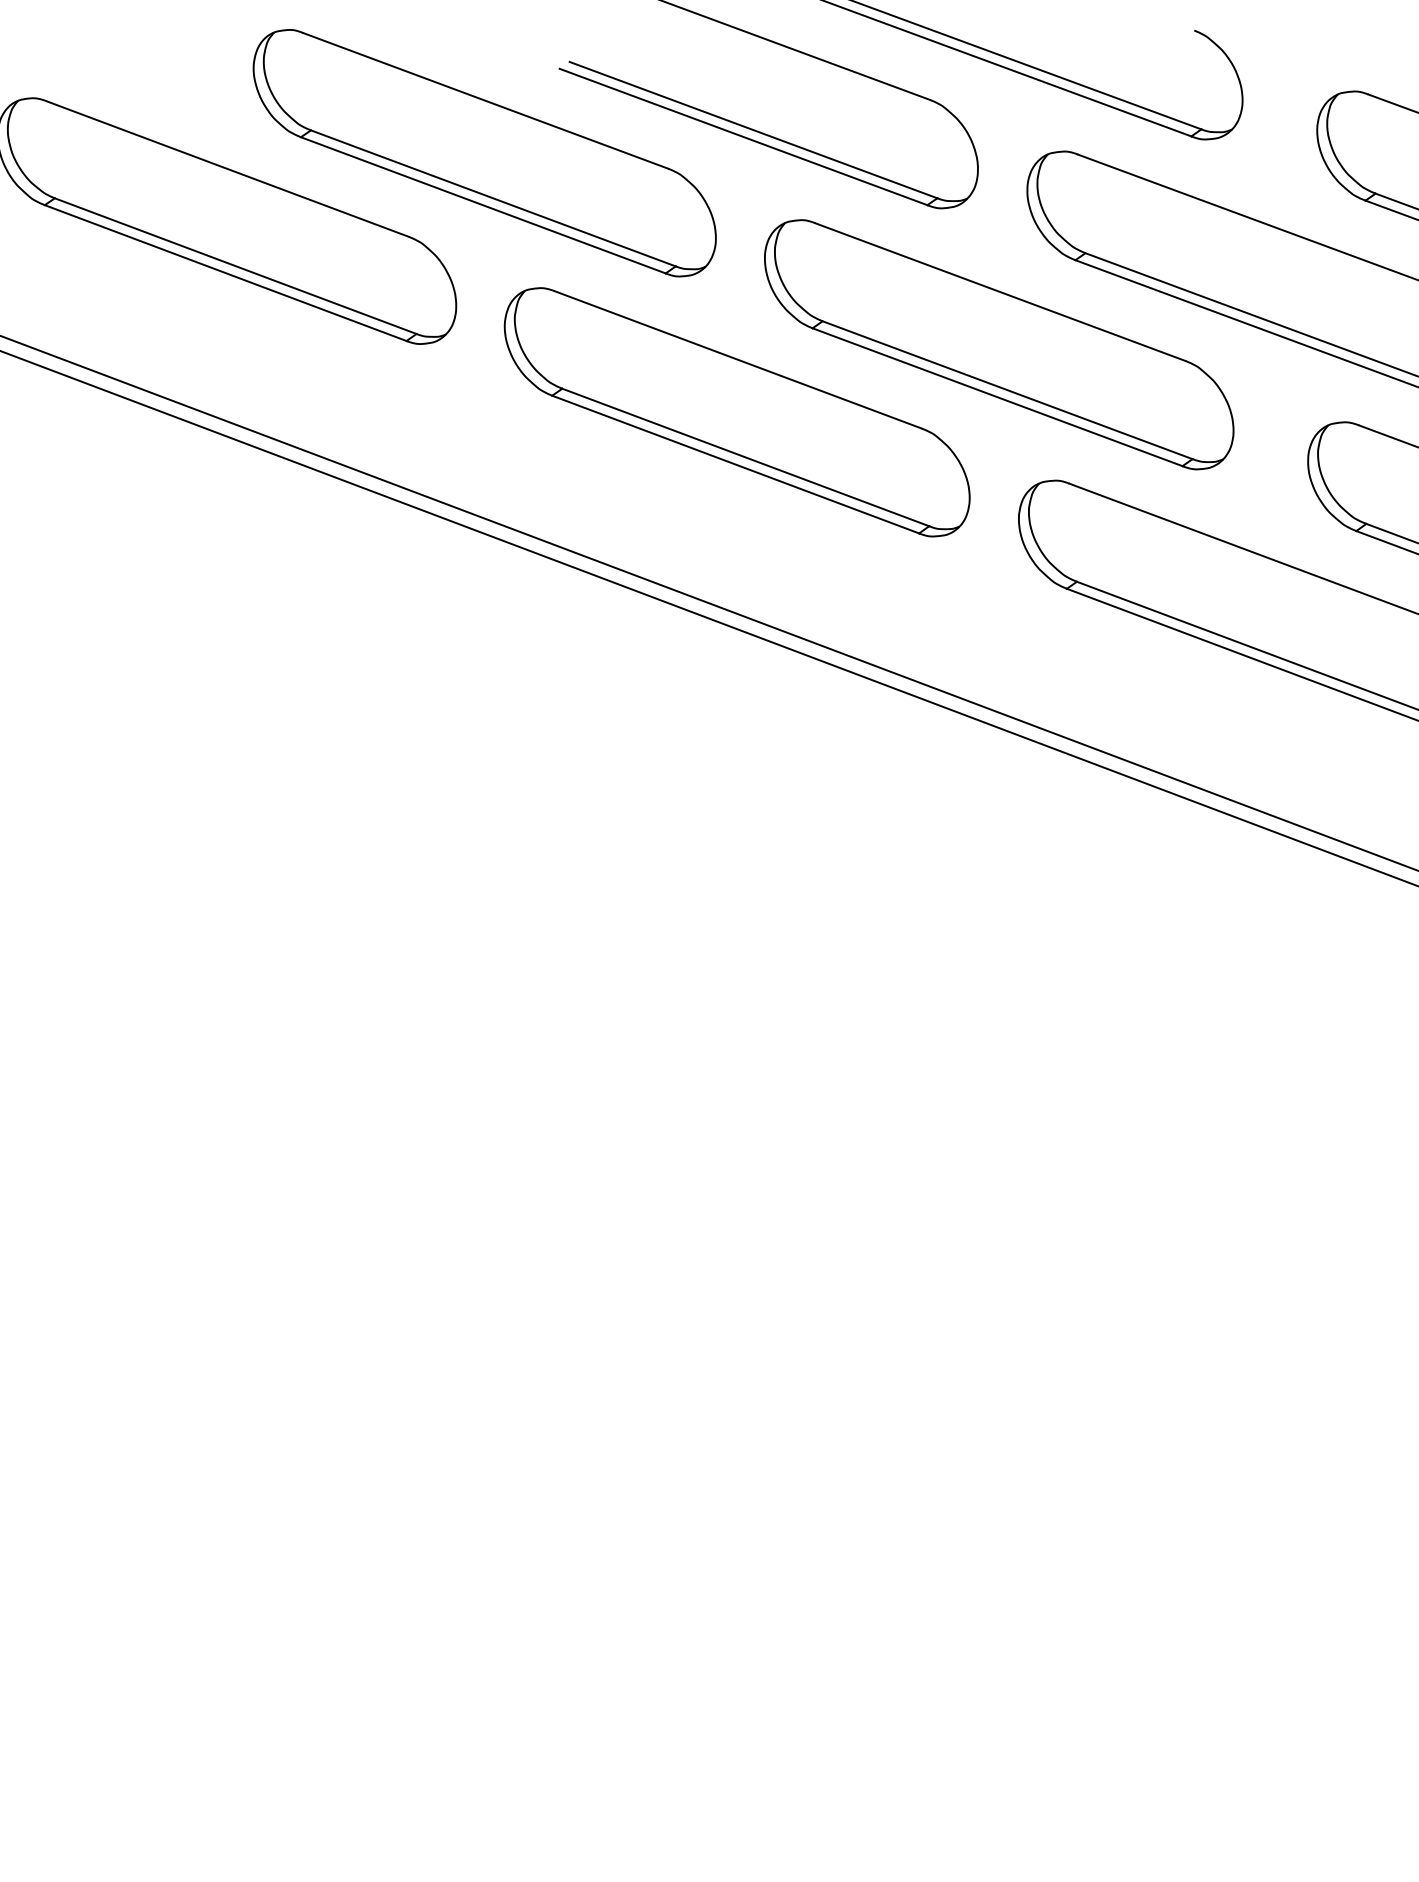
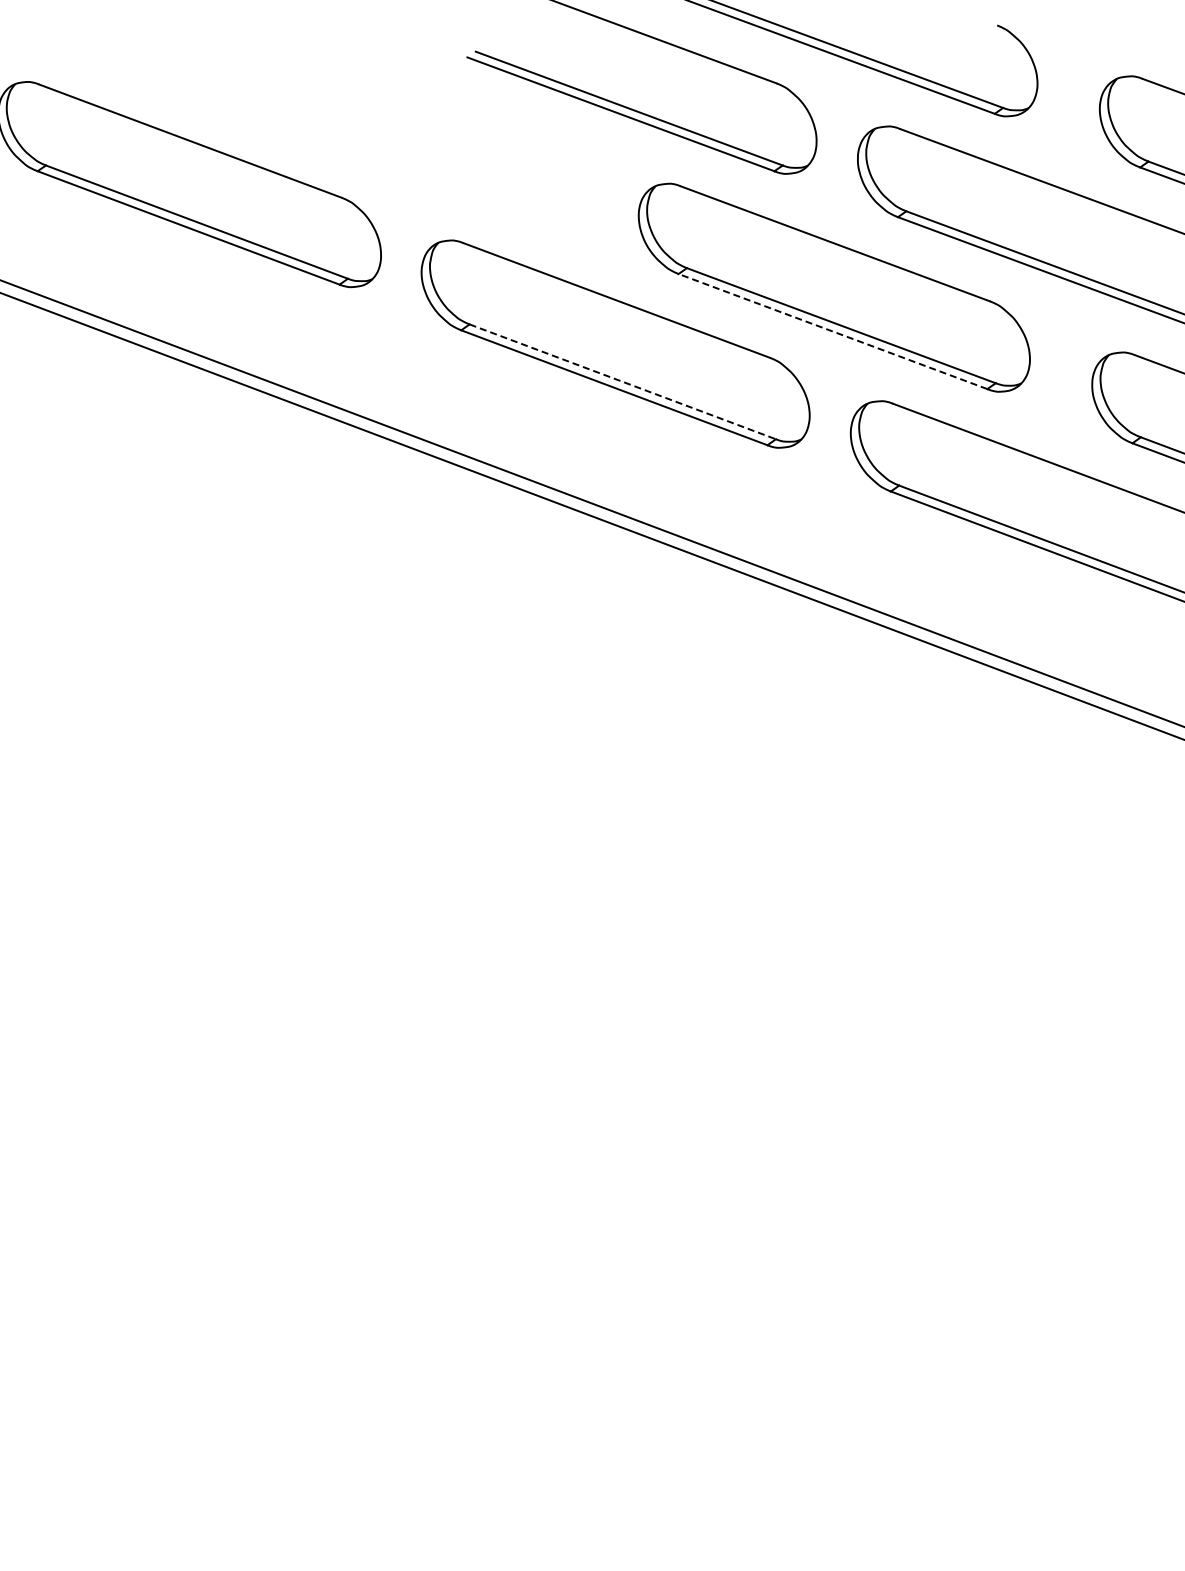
part: (484, 152) -> (404, 127), removed
line: (996, 397) -> (832, 331), solid -> dashed
line: (745, 457) -> (622, 381), solid -> dashed

